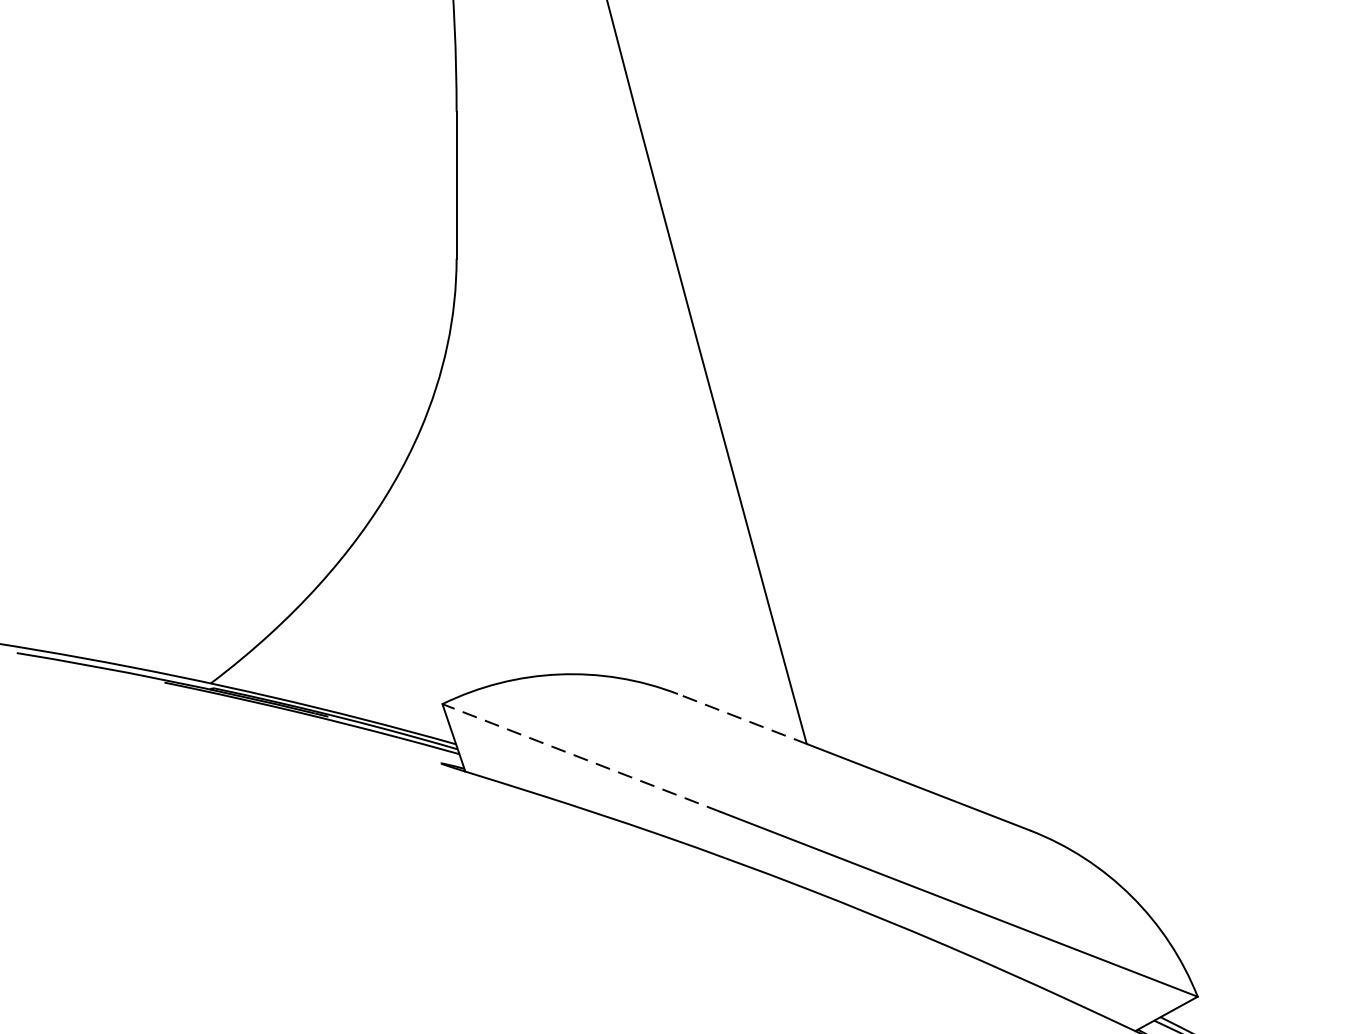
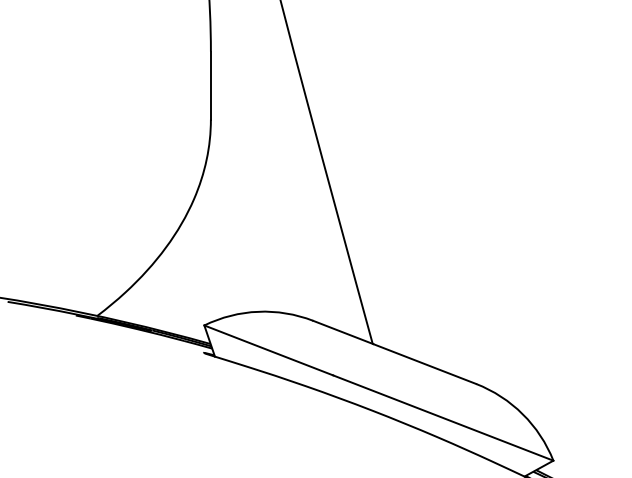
line: (741, 719) -> (342, 332), dashed -> solid
line: (581, 758) -> (268, 350), dashed -> solid

